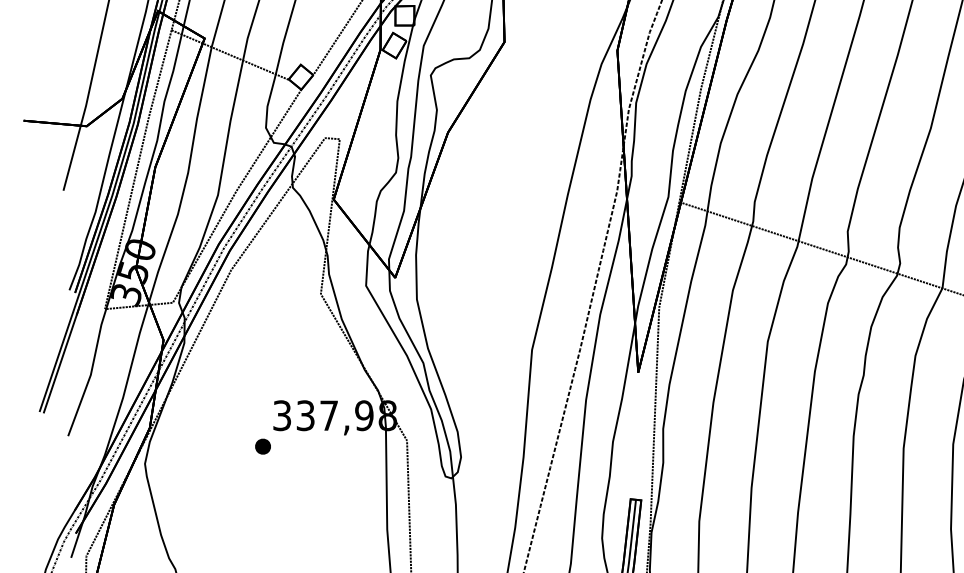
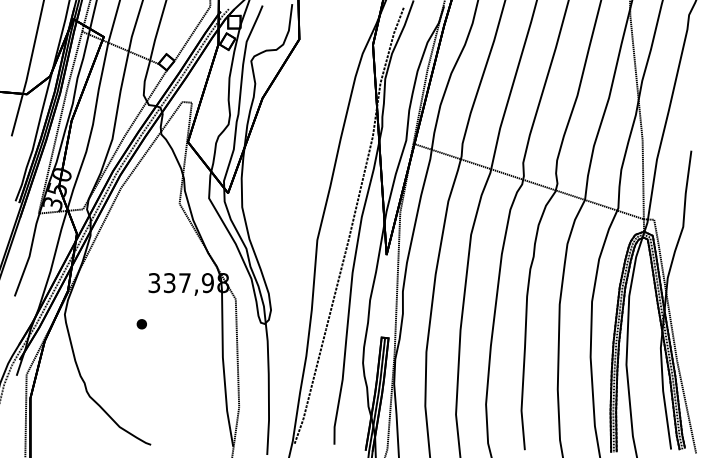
part: (262, 447) -> (141, 324), moved

